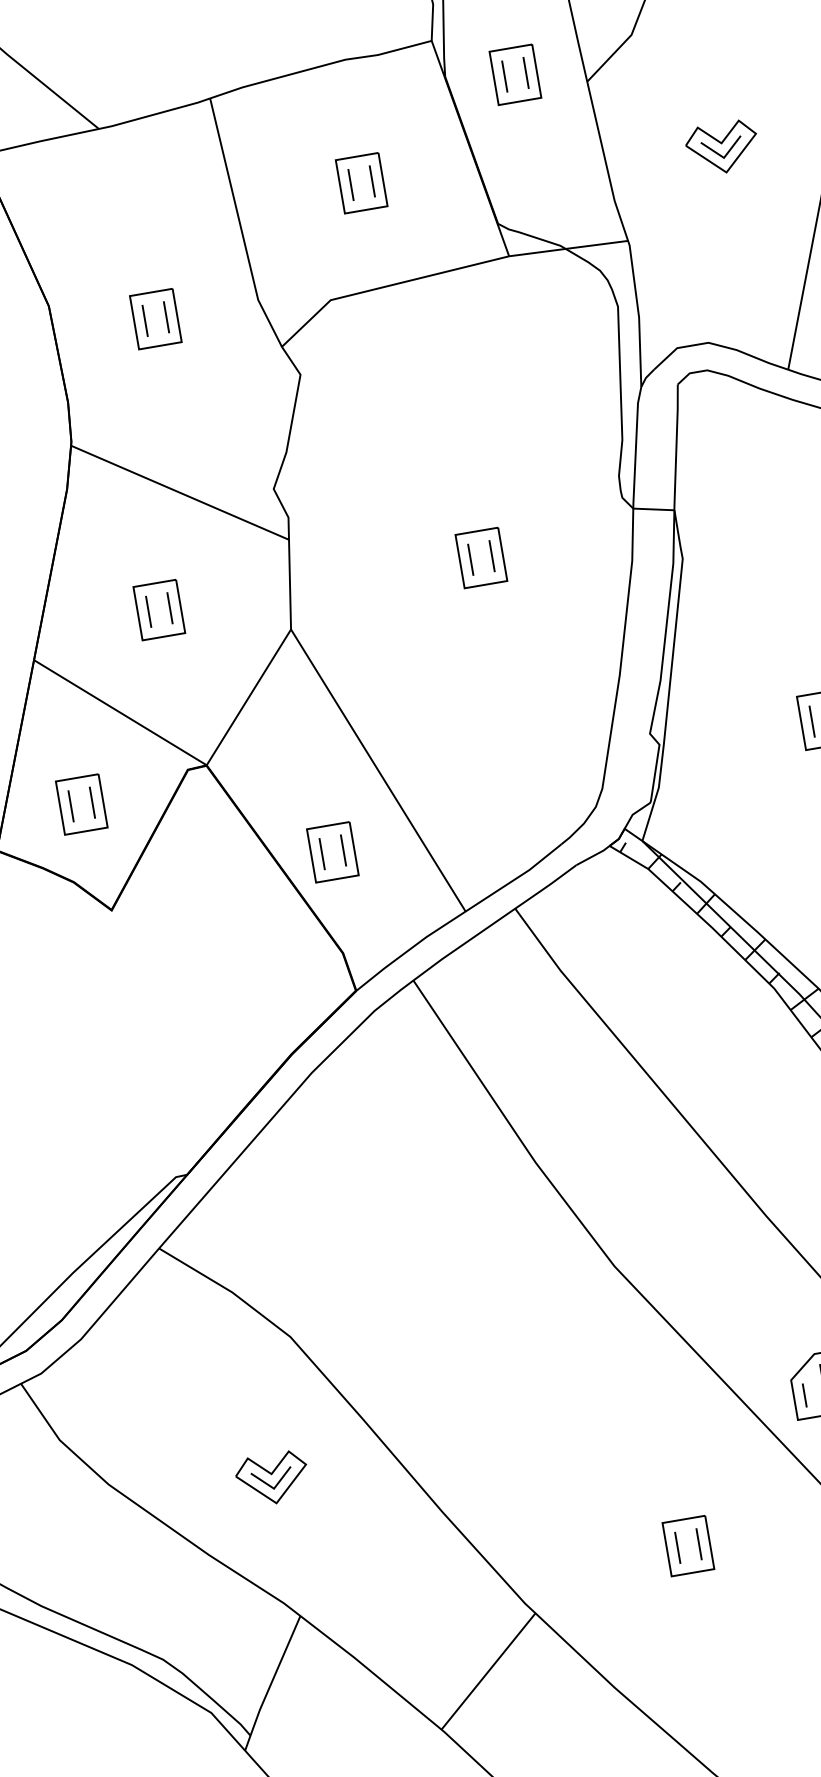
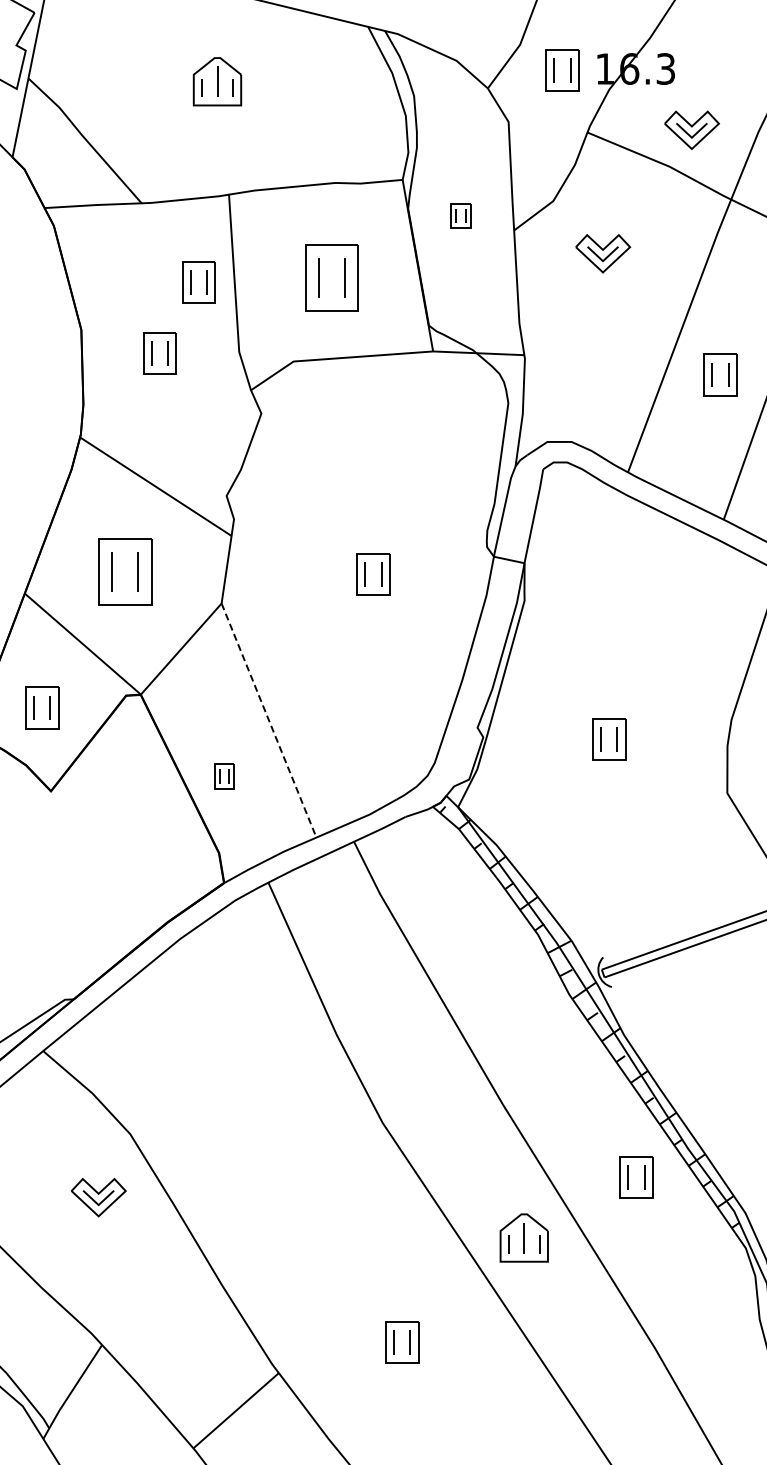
part: (515, 73) -> (461, 215), size x0.6
part: (722, 147) -> (603, 253), moved
part: (361, 183) -> (331, 277), size x1.6
part: (190, 218) -> (198, 282), added
part: (159, 609) -> (125, 571), size x1.6
line: (379, 771) -> (269, 721), solid -> dashed
part: (333, 852) -> (224, 776), size x0.6
part: (272, 1478) -> (98, 1197), moved

